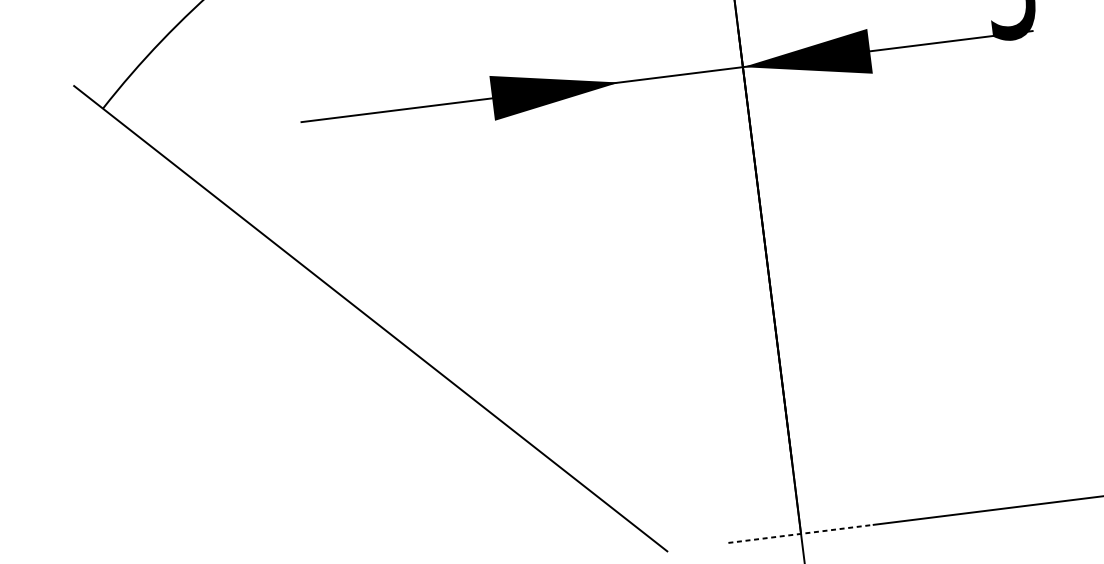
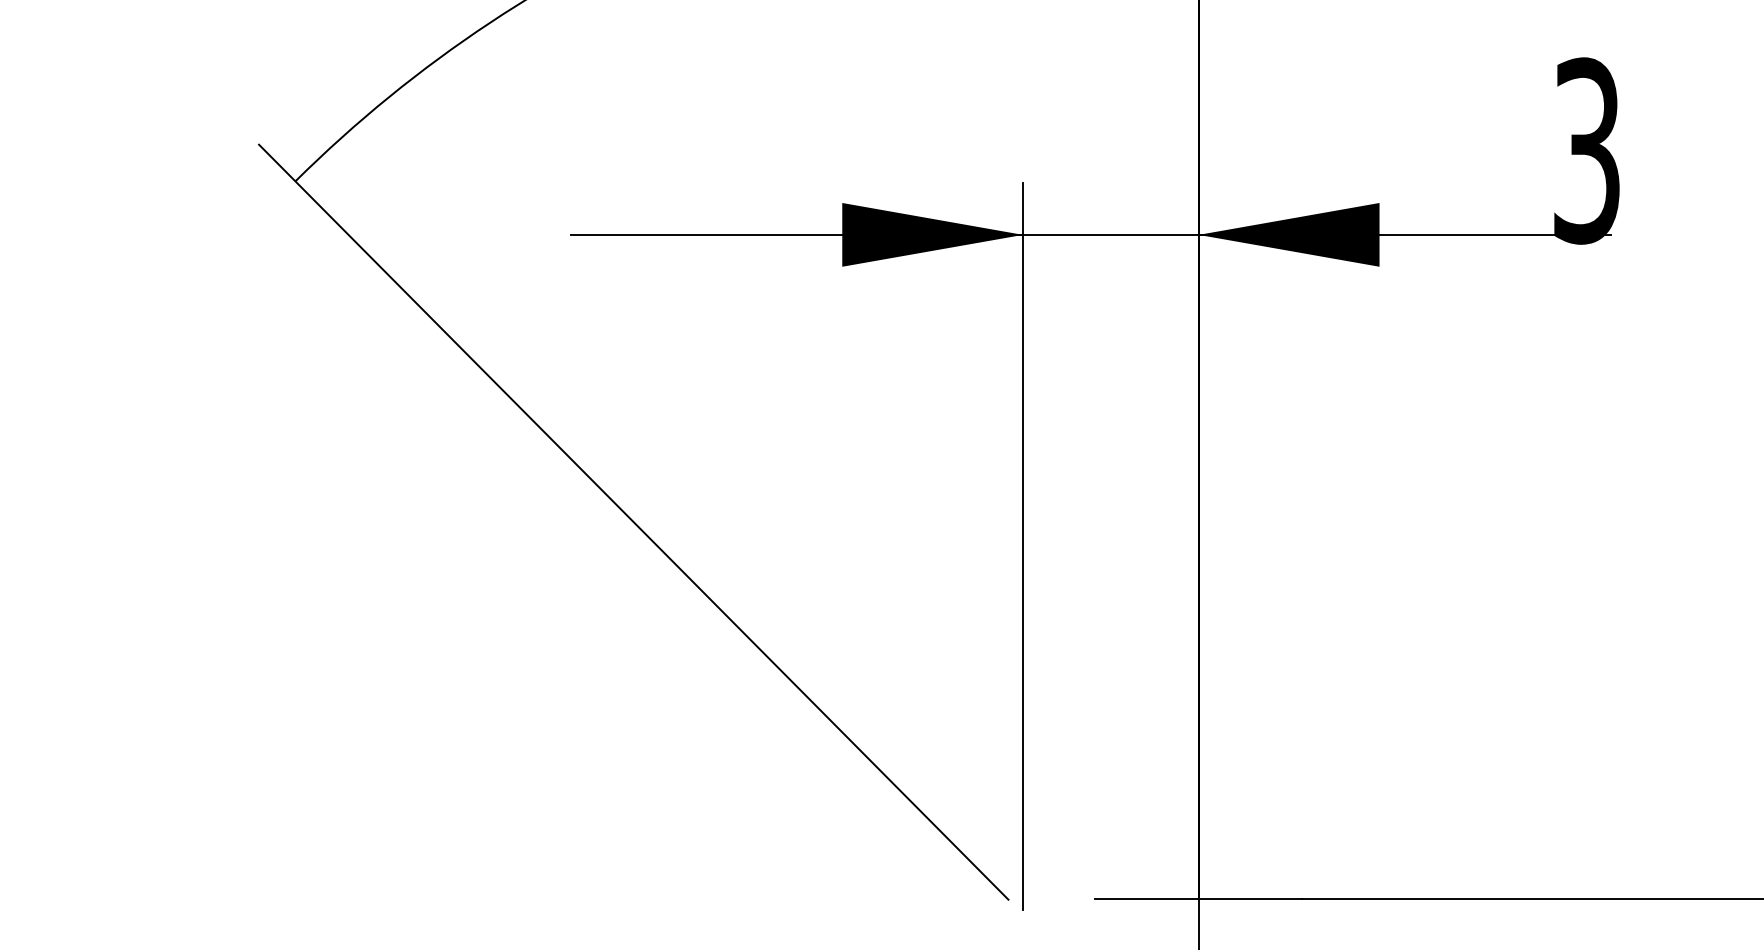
line: (646, 301) -> (1023, 546), added
line: (801, 533) -> (1199, 898), dashed -> solid

